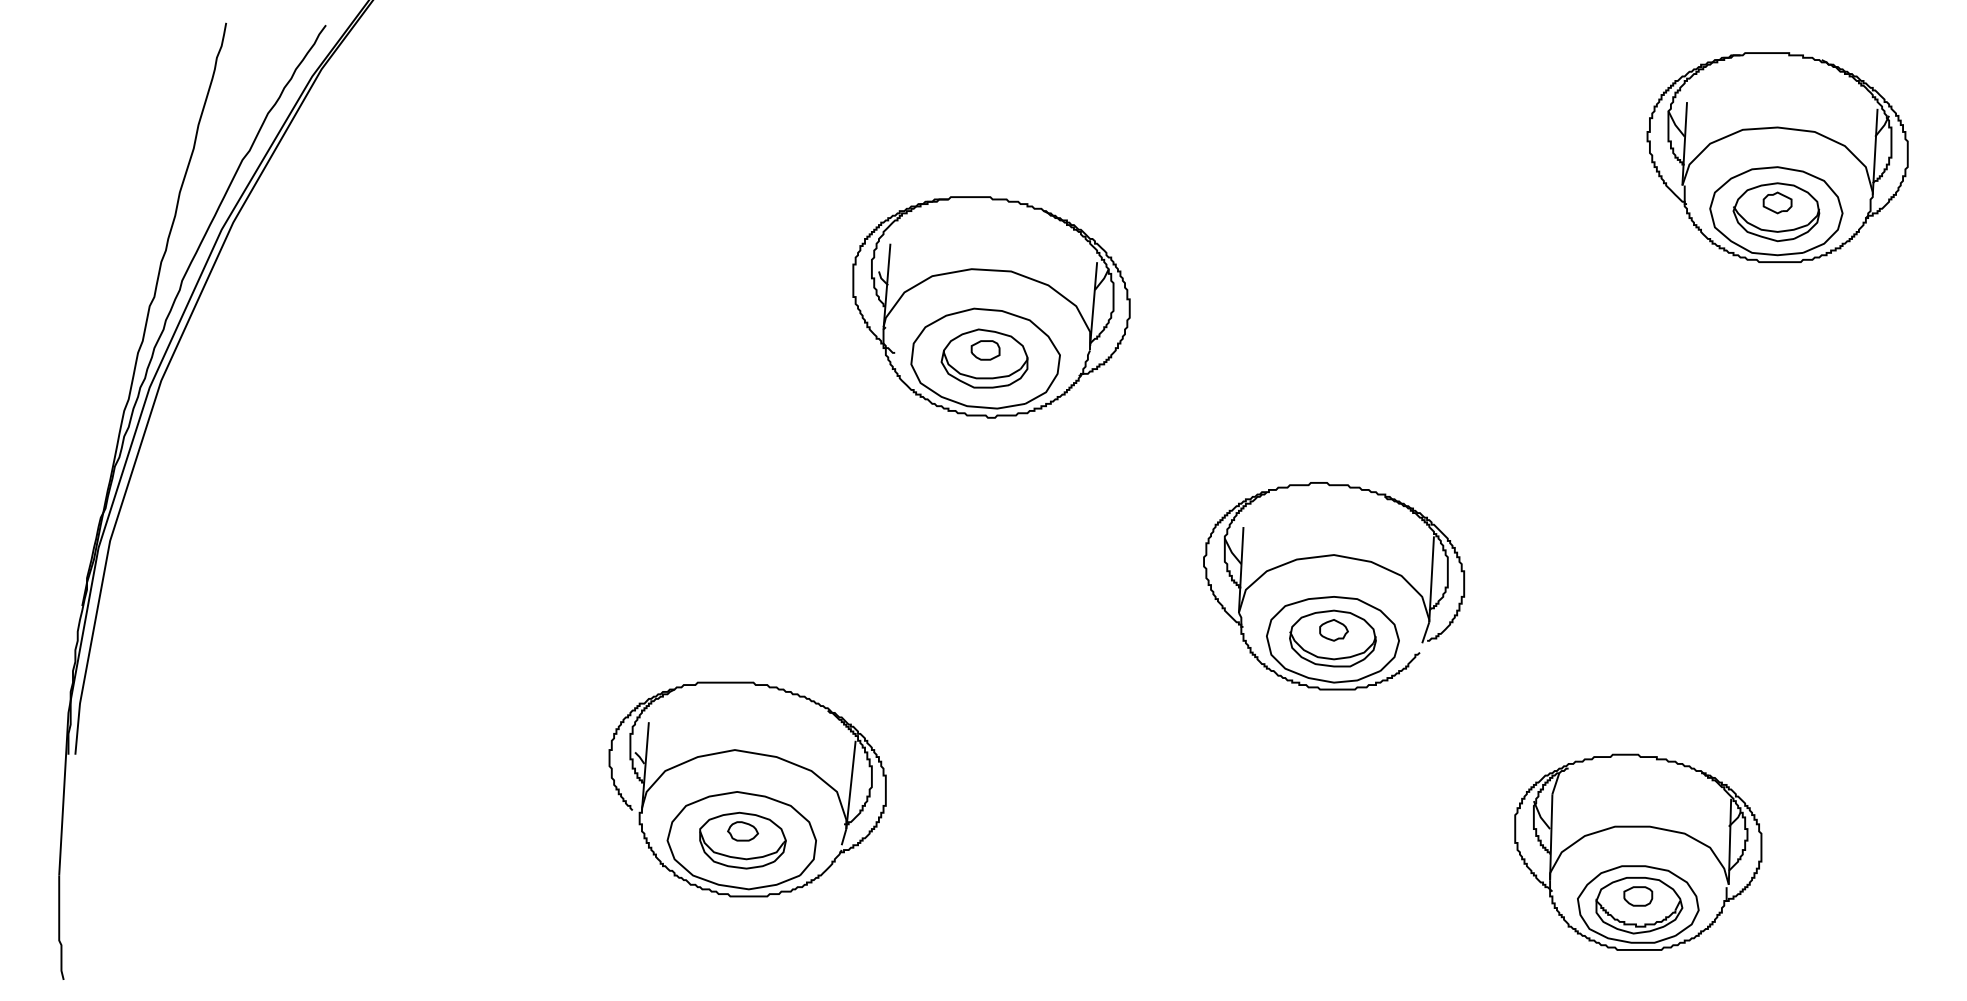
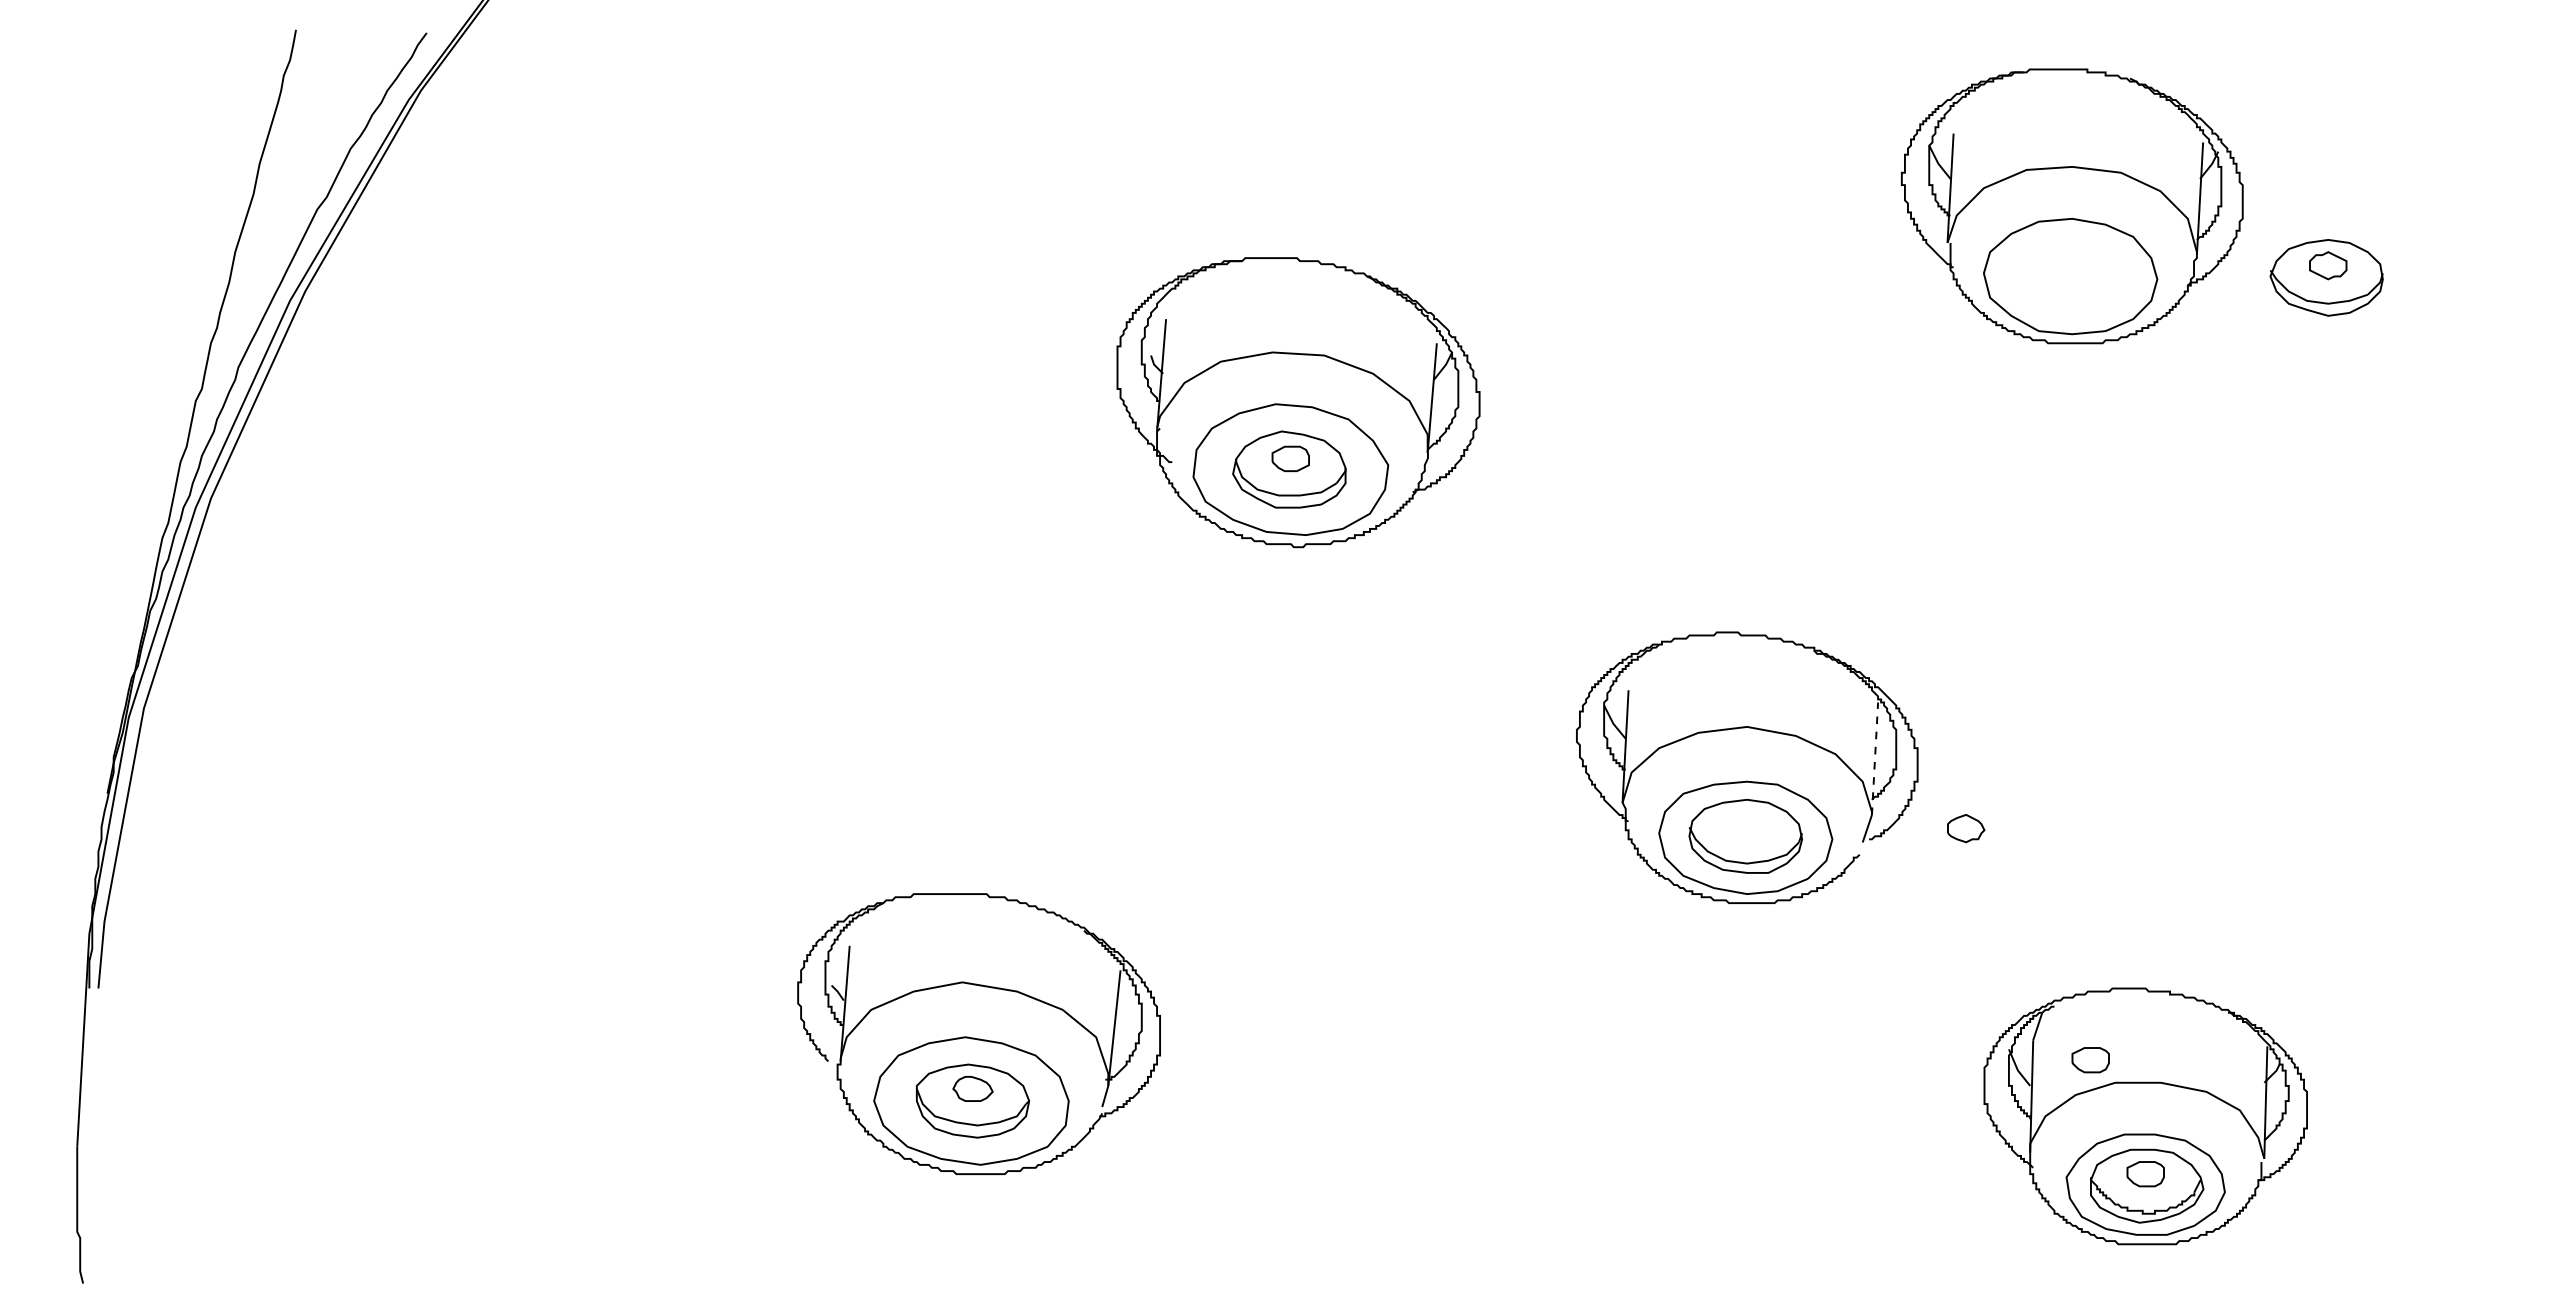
part: (1777, 157) -> (2072, 206), moved
line: (1431, 579) -> (1875, 758), solid -> dashed
part: (1334, 630) -> (1966, 828), moved
part: (1596, 809) -> (2090, 1060), added

